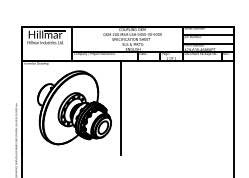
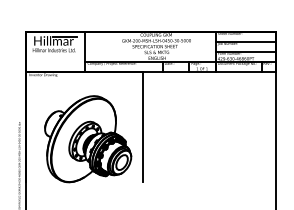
part: (74, 108) -> (88, 139), moved

